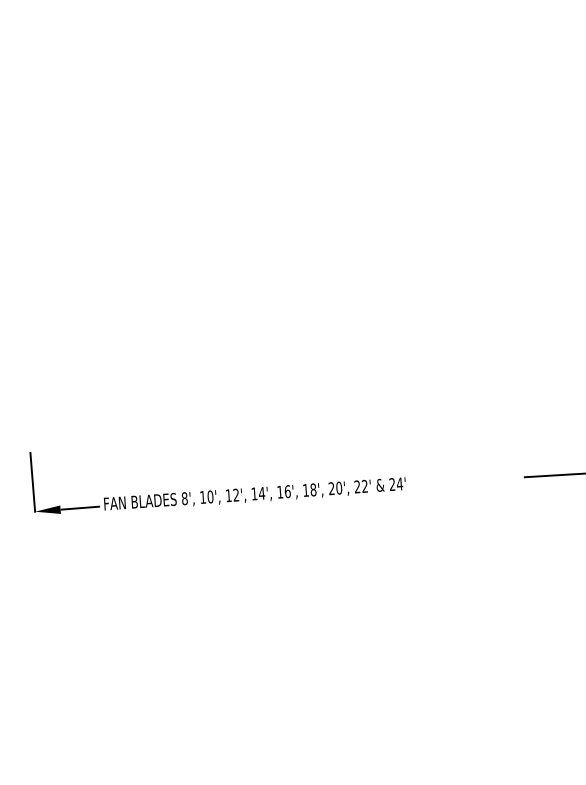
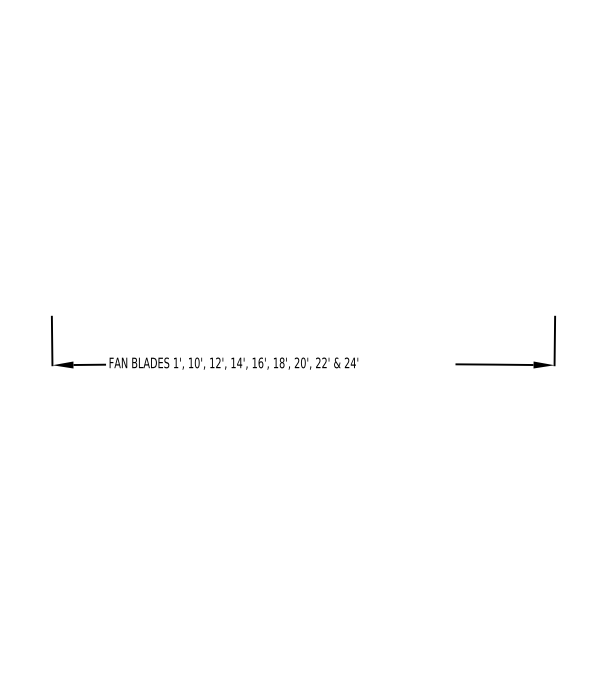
text: (184, 498) -> (175, 362), 8', -> 1',

